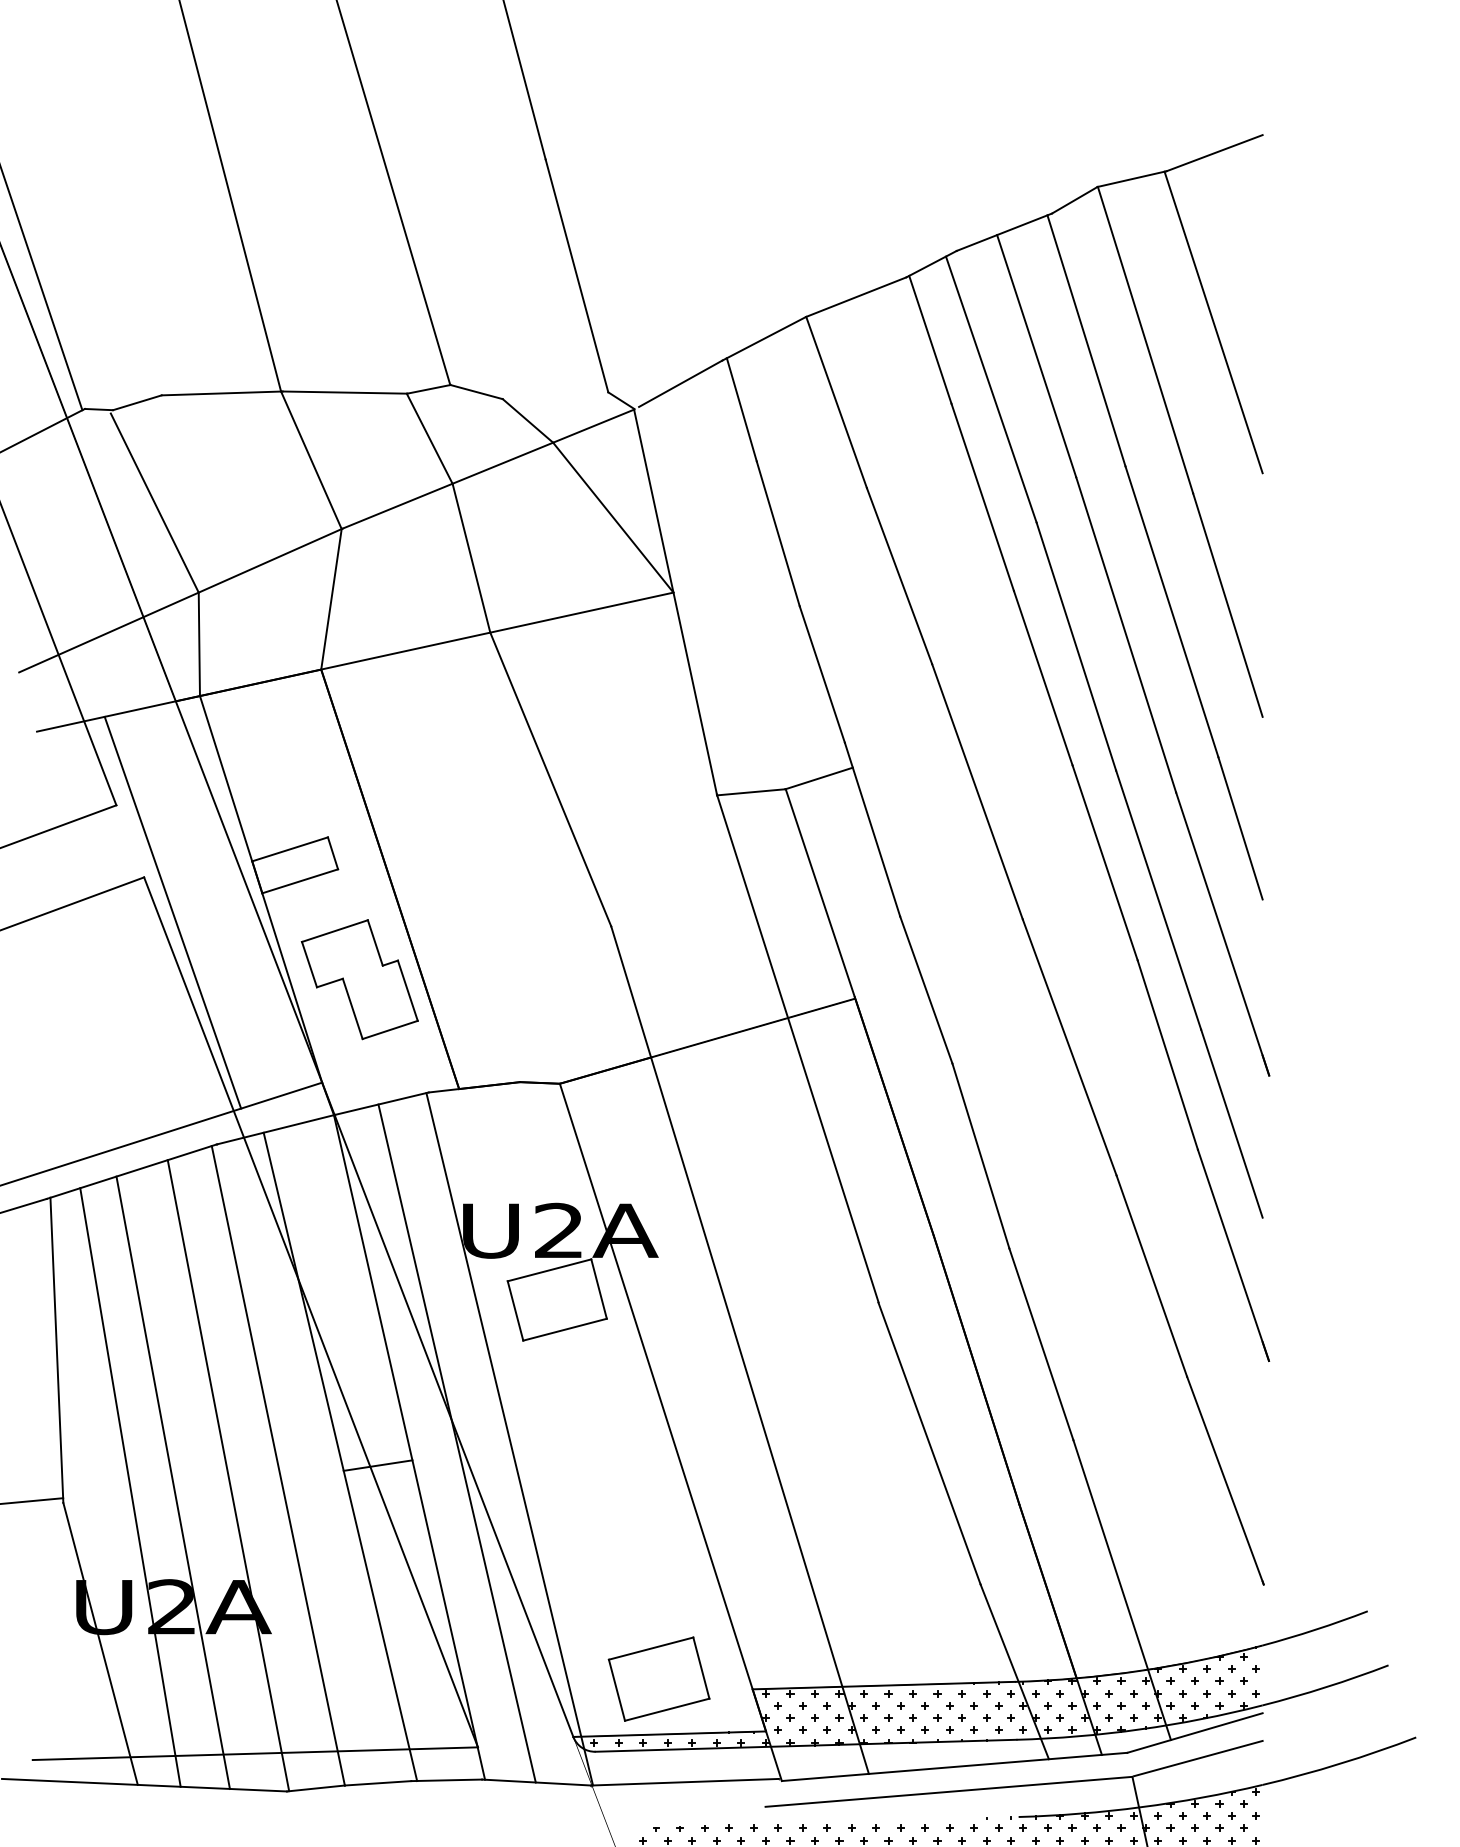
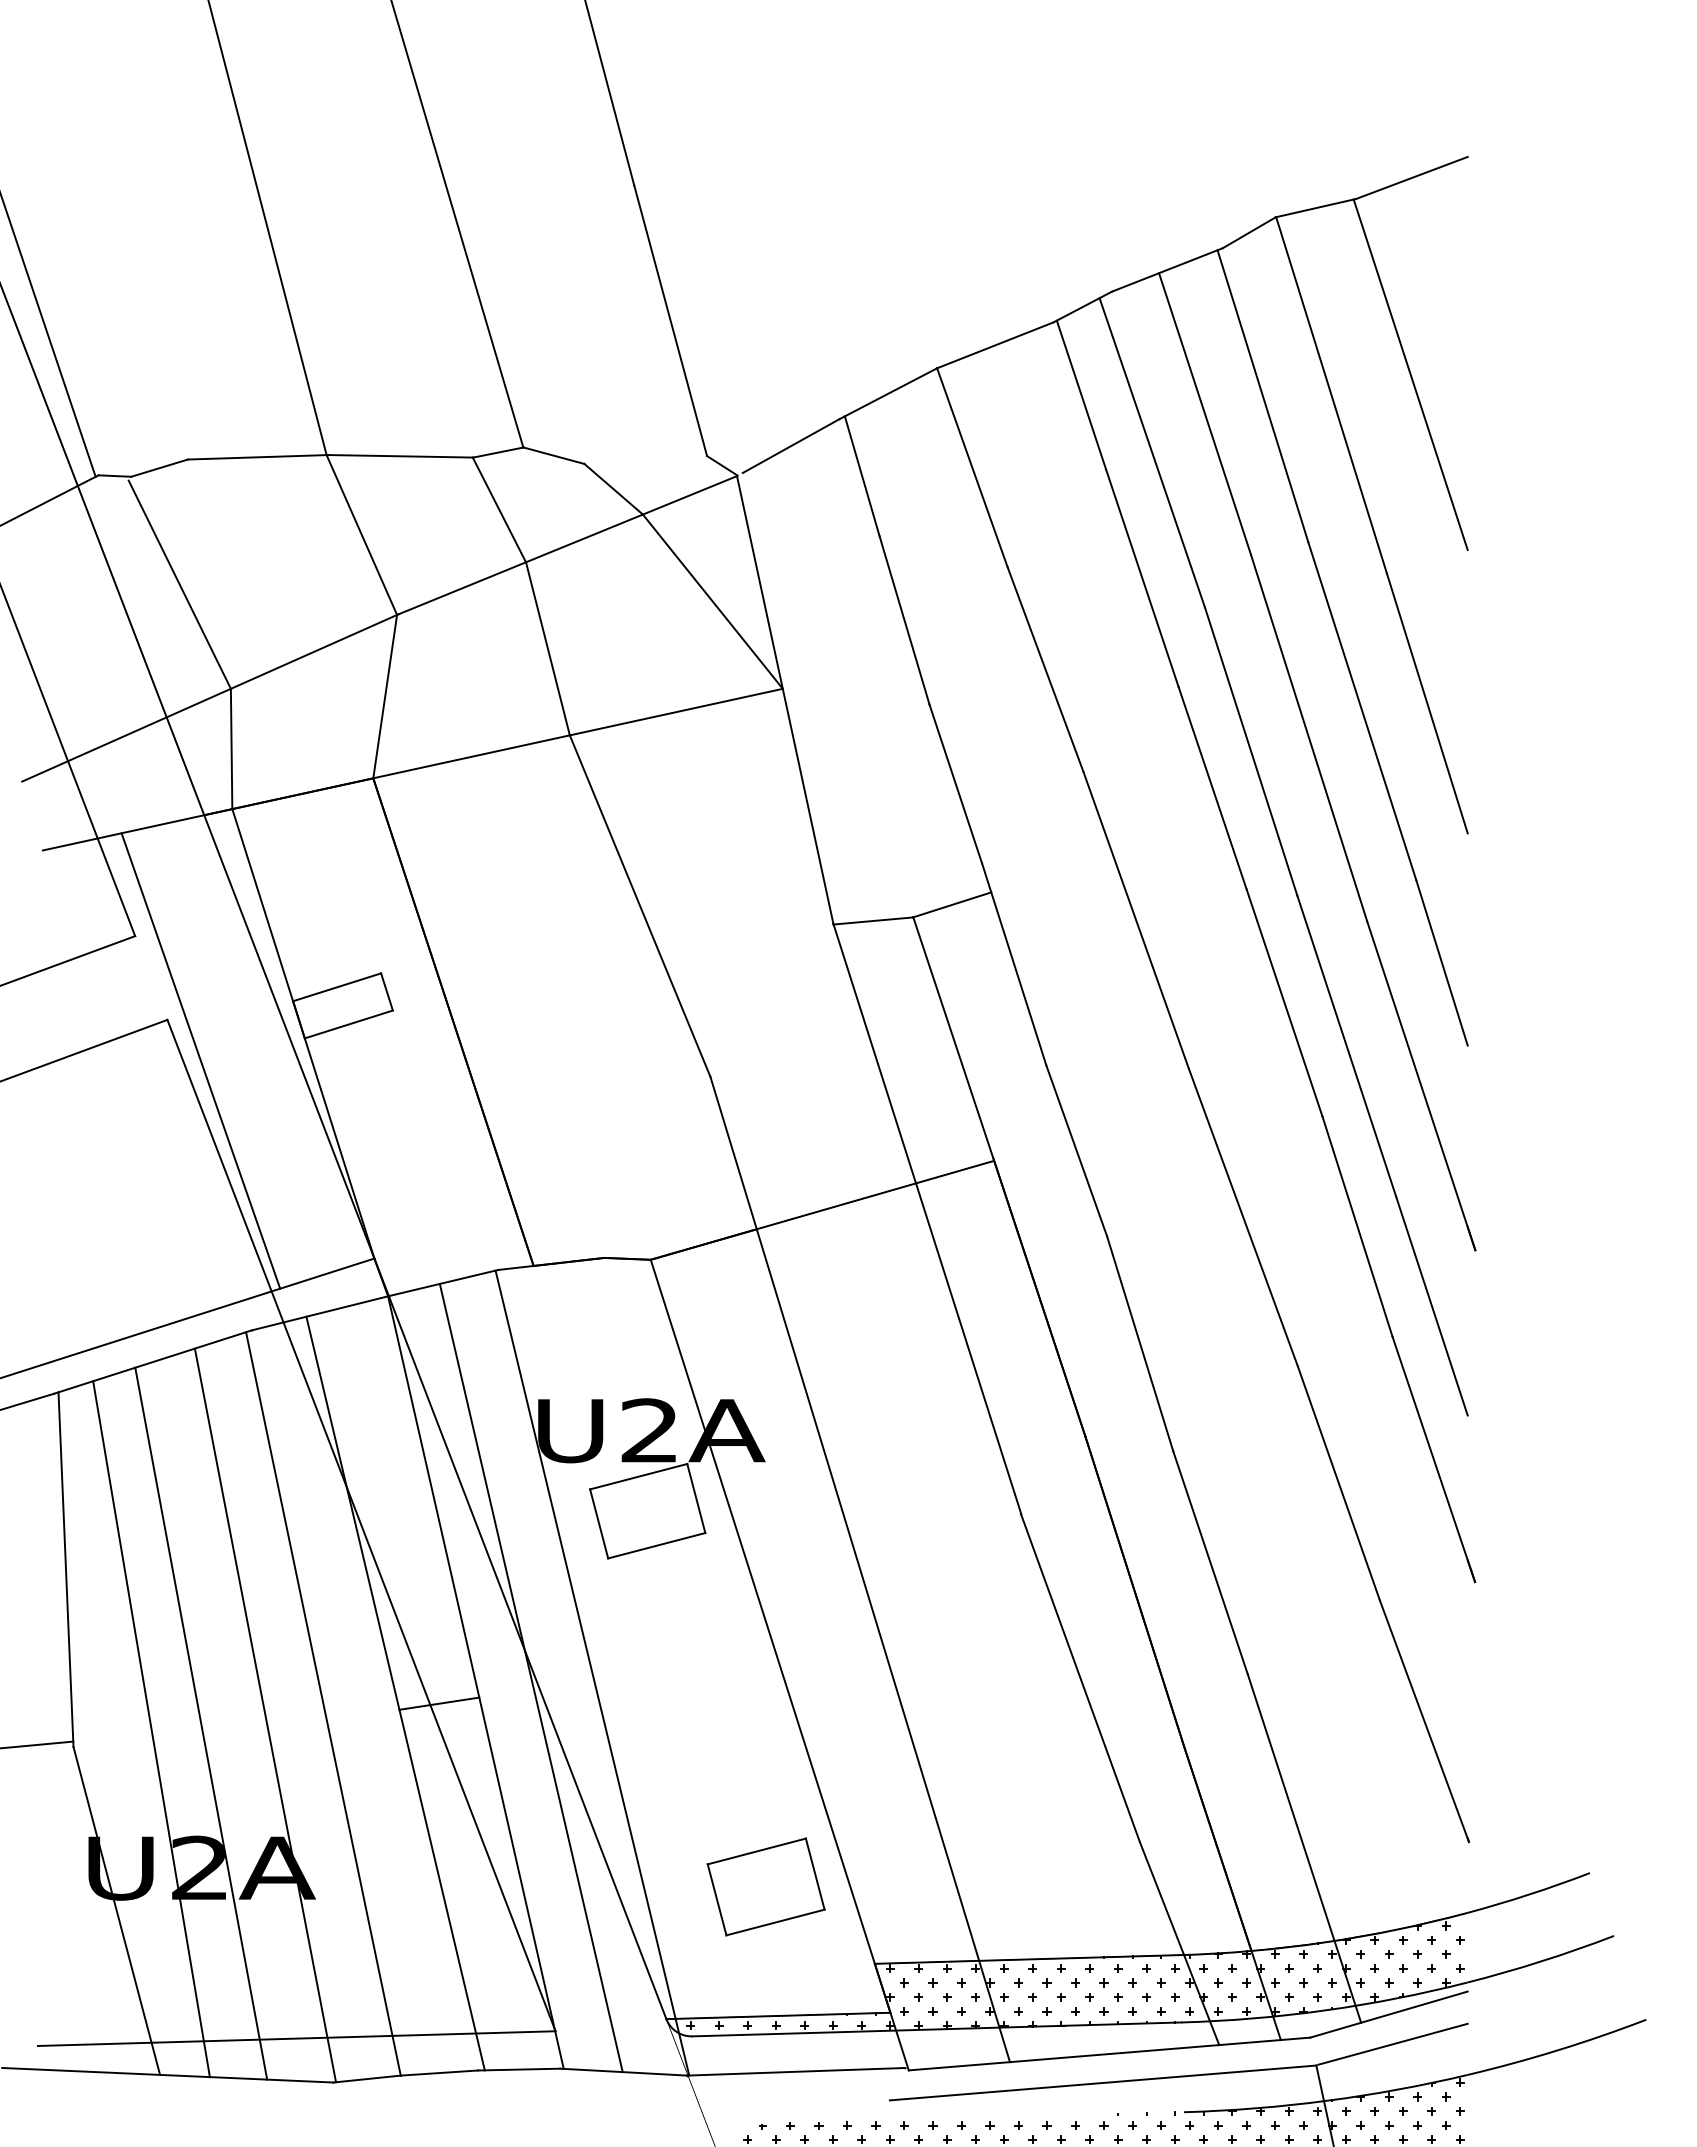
part: (359, 979) -> (417, 1138), removed
part: (658, 1678) -> (765, 1886), moved

